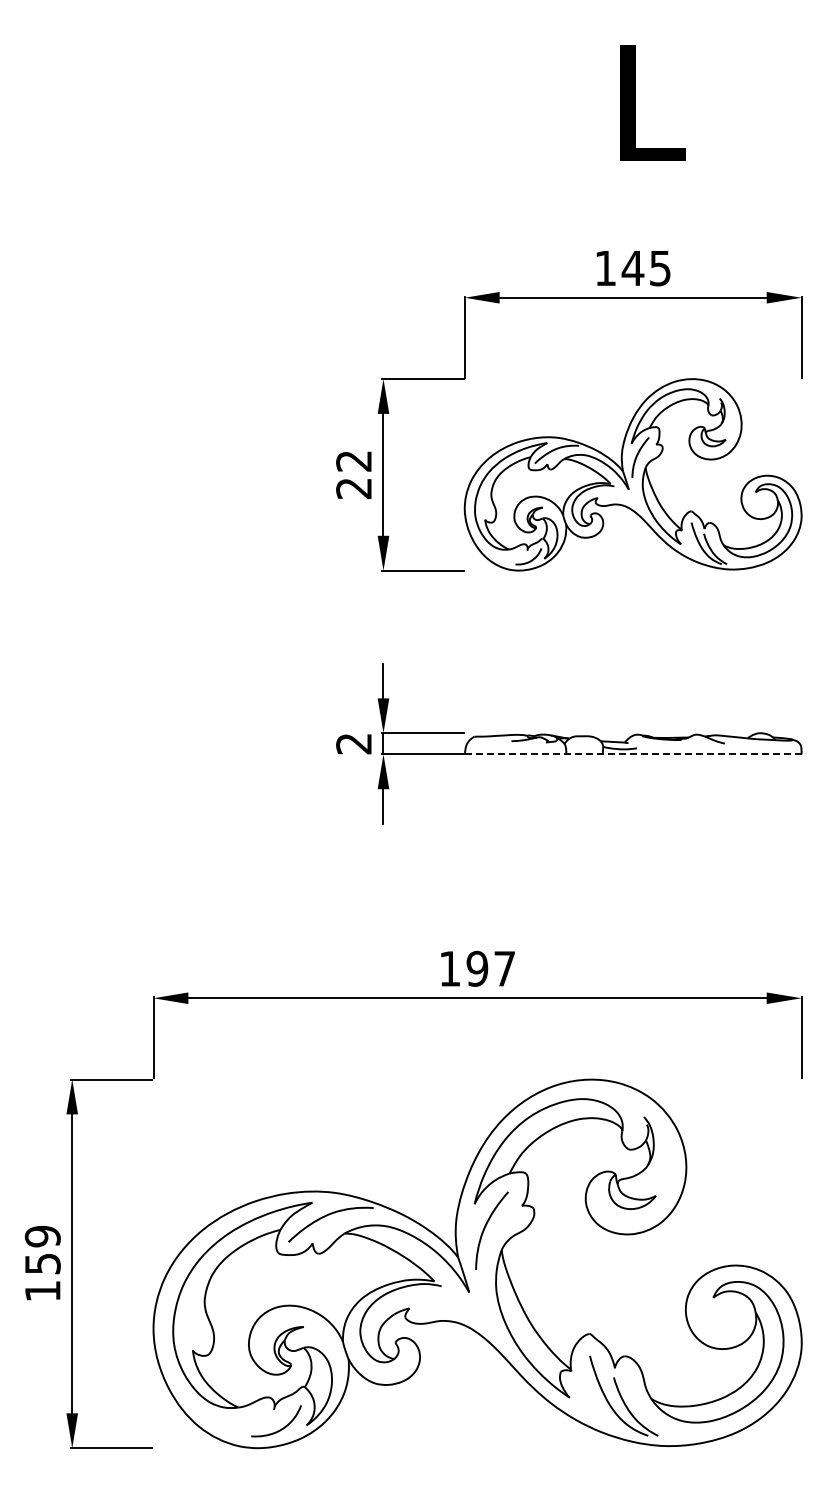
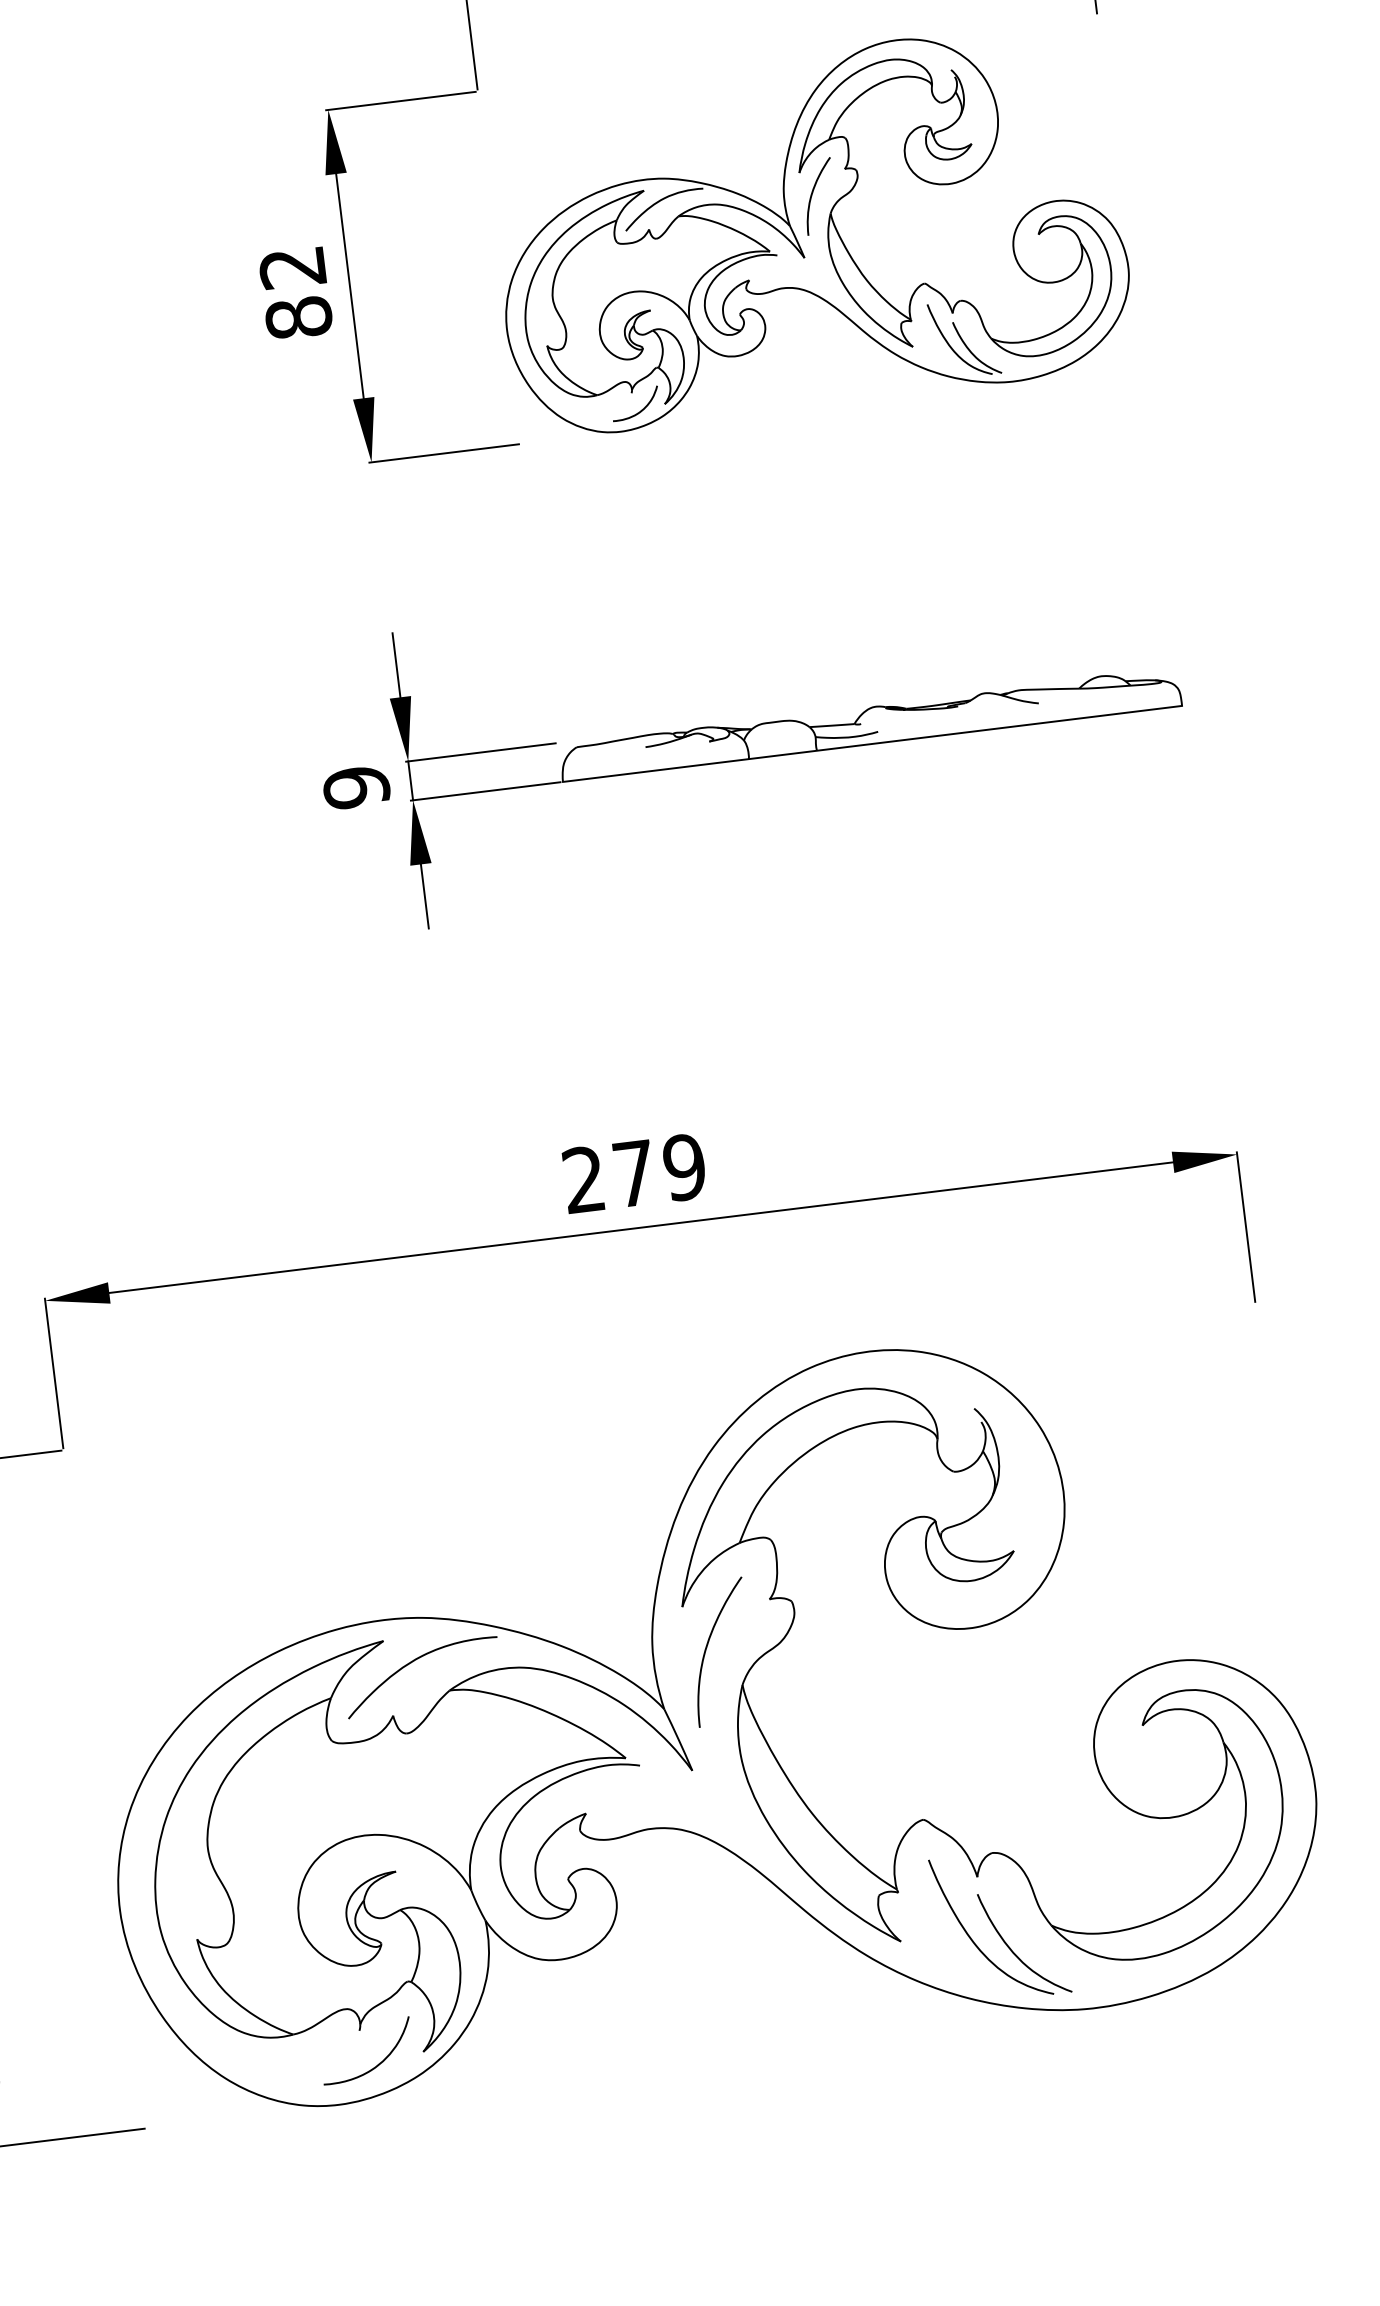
text: (354, 488) -> (299, 317), 22 -> 82
text: (354, 743) -> (357, 786), 2 -> 9
line: (633, 754) -> (872, 744), dashed -> solid
text: (477, 968) -> (634, 1172), 197 -> 279

